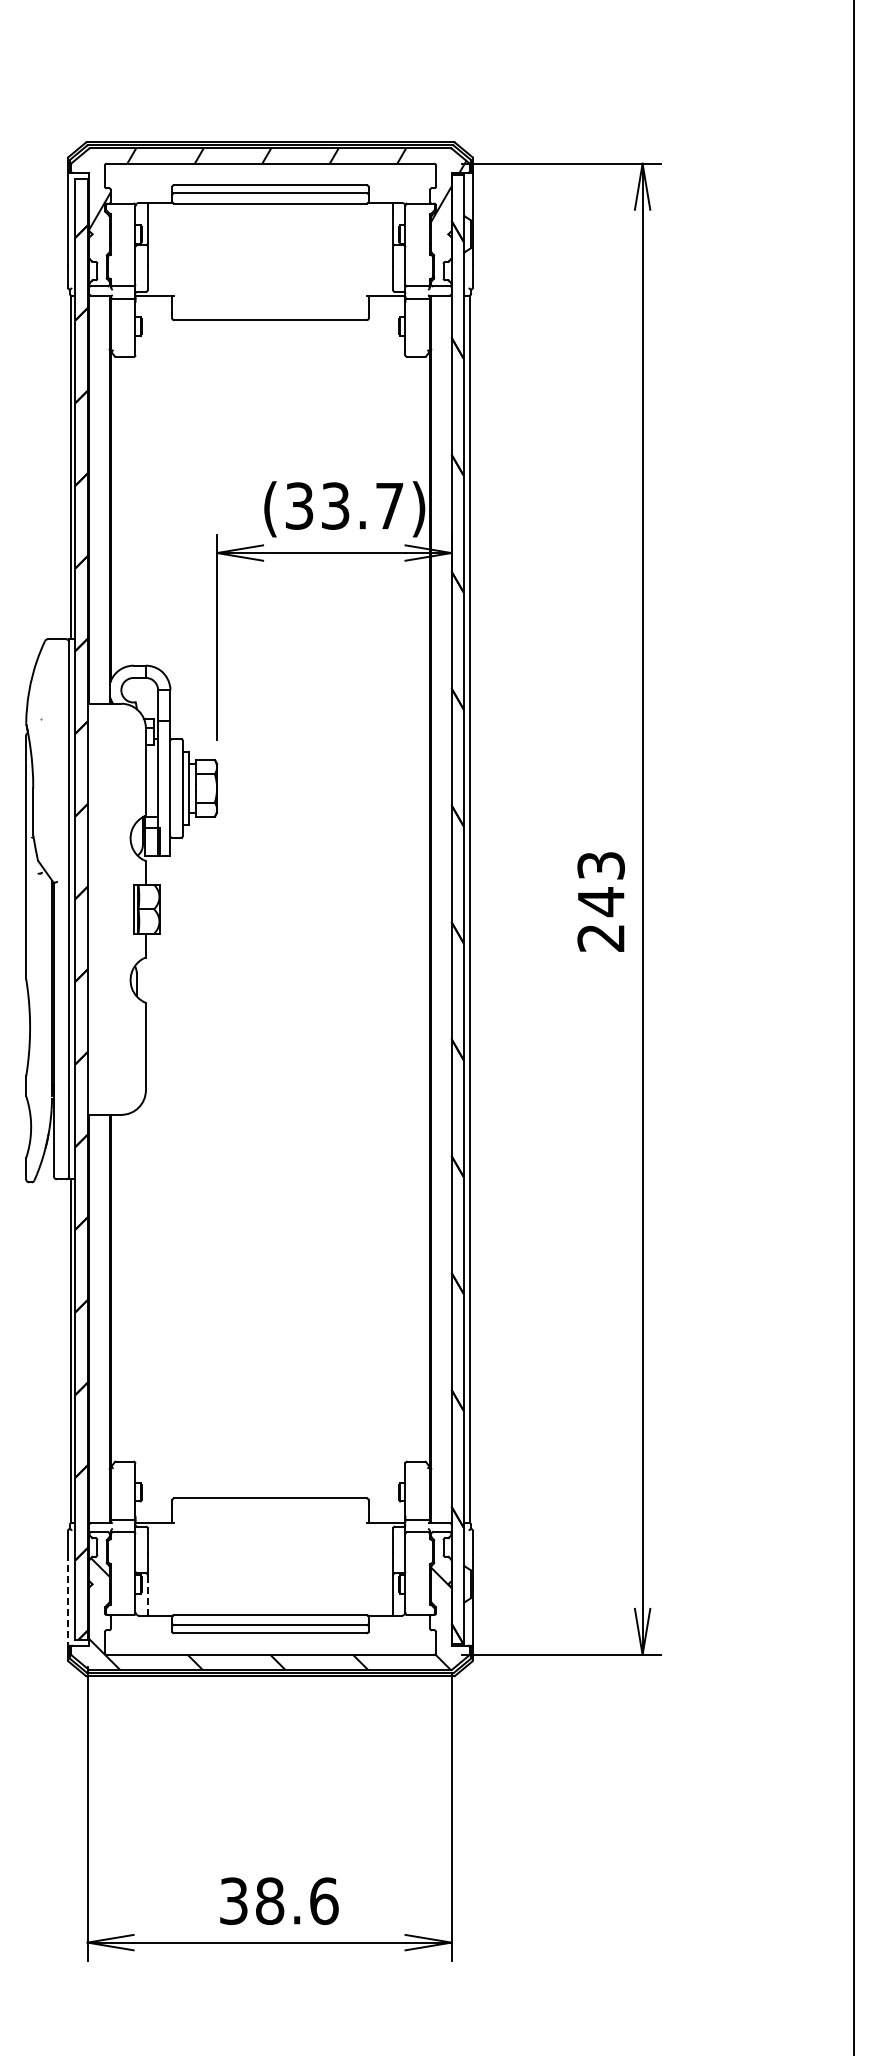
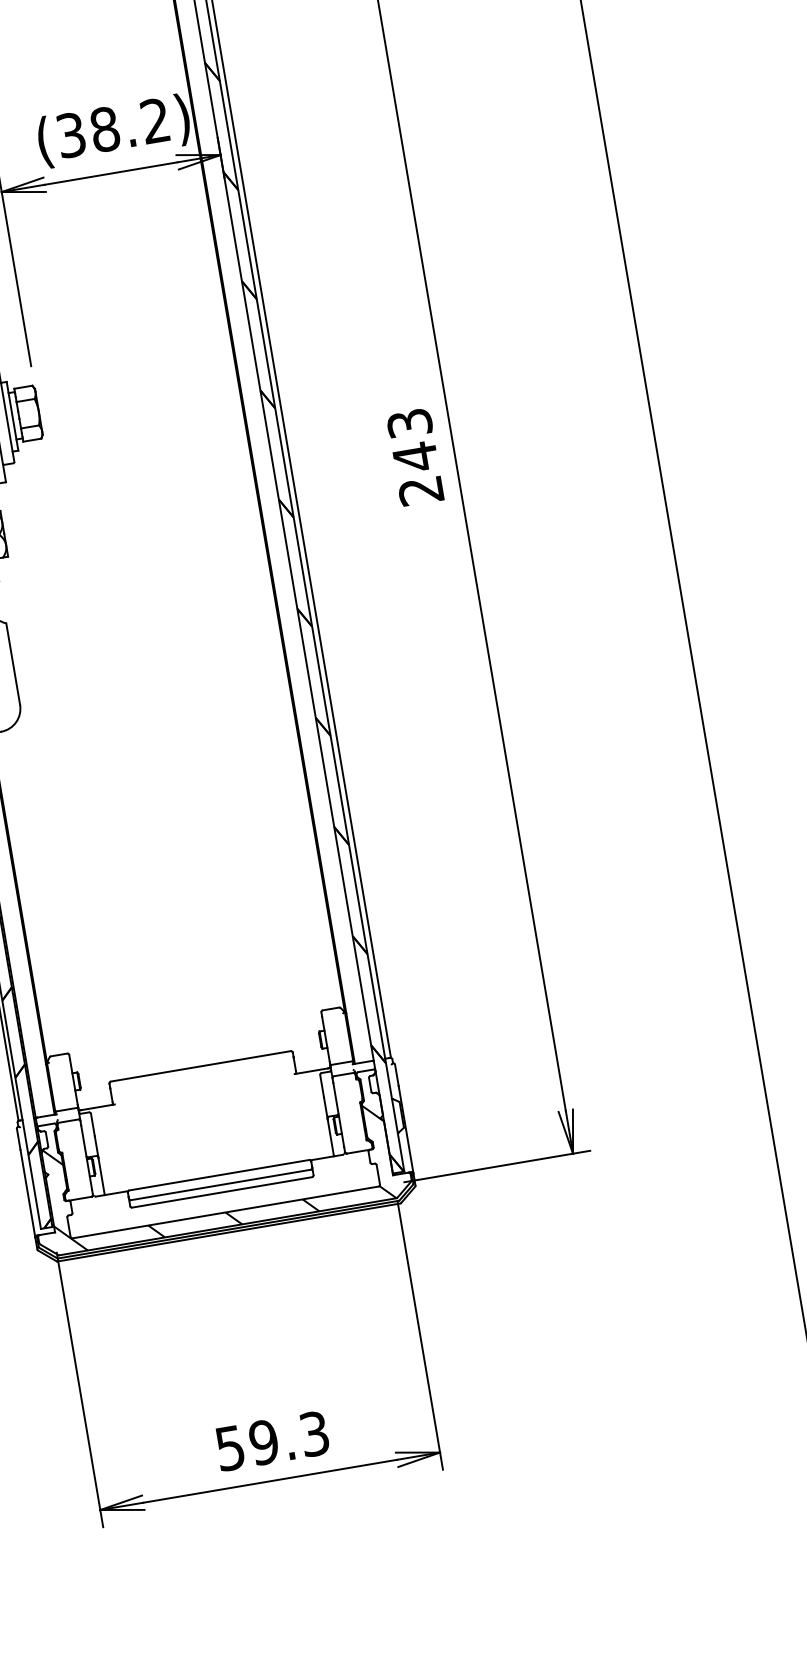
text: (362, 505) -> (129, 124), (33.7) -> (38.2)
line: (147, 1595) -> (101, 1176), dashed -> solid
line: (67, 1600) -> (27, 1193), dashed -> solid
text: (279, 1901) -> (272, 1441), 38.6 -> 59.3

